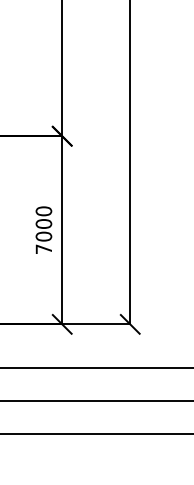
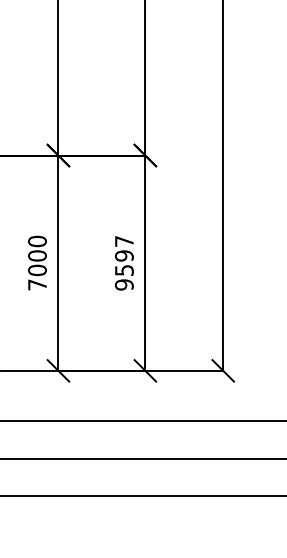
text: (43, 229) -> (123, 262), 7000 -> 9597

